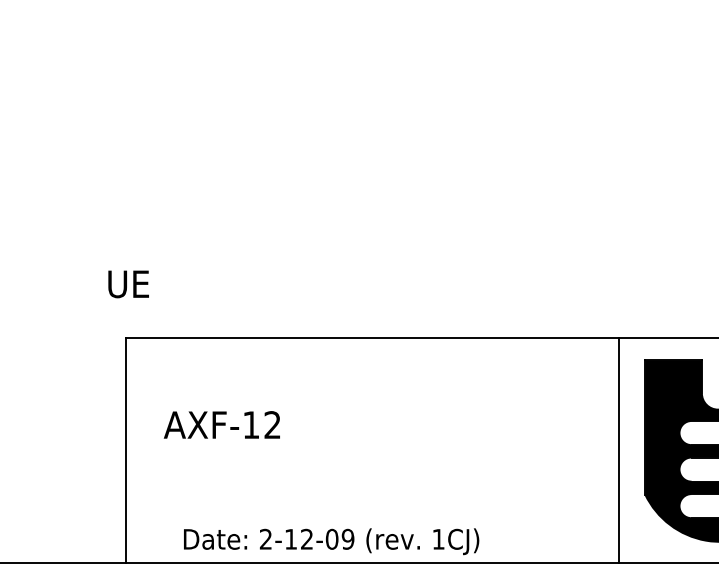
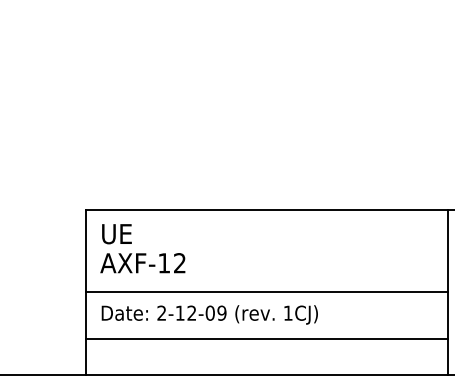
text: (128, 284) -> (116, 234), moved
text: (221, 424) -> (142, 262), moved
line: (372, 450) -> (266, 292), added
line: (372, 514) -> (266, 338), added
text: (331, 541) -> (209, 314), moved

